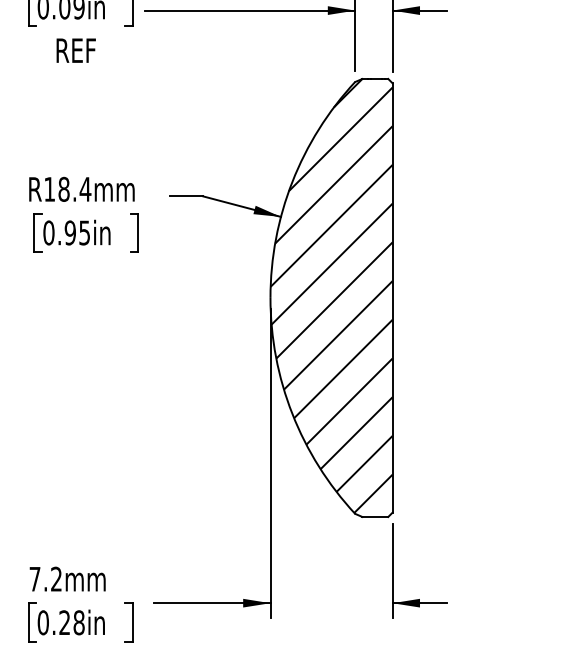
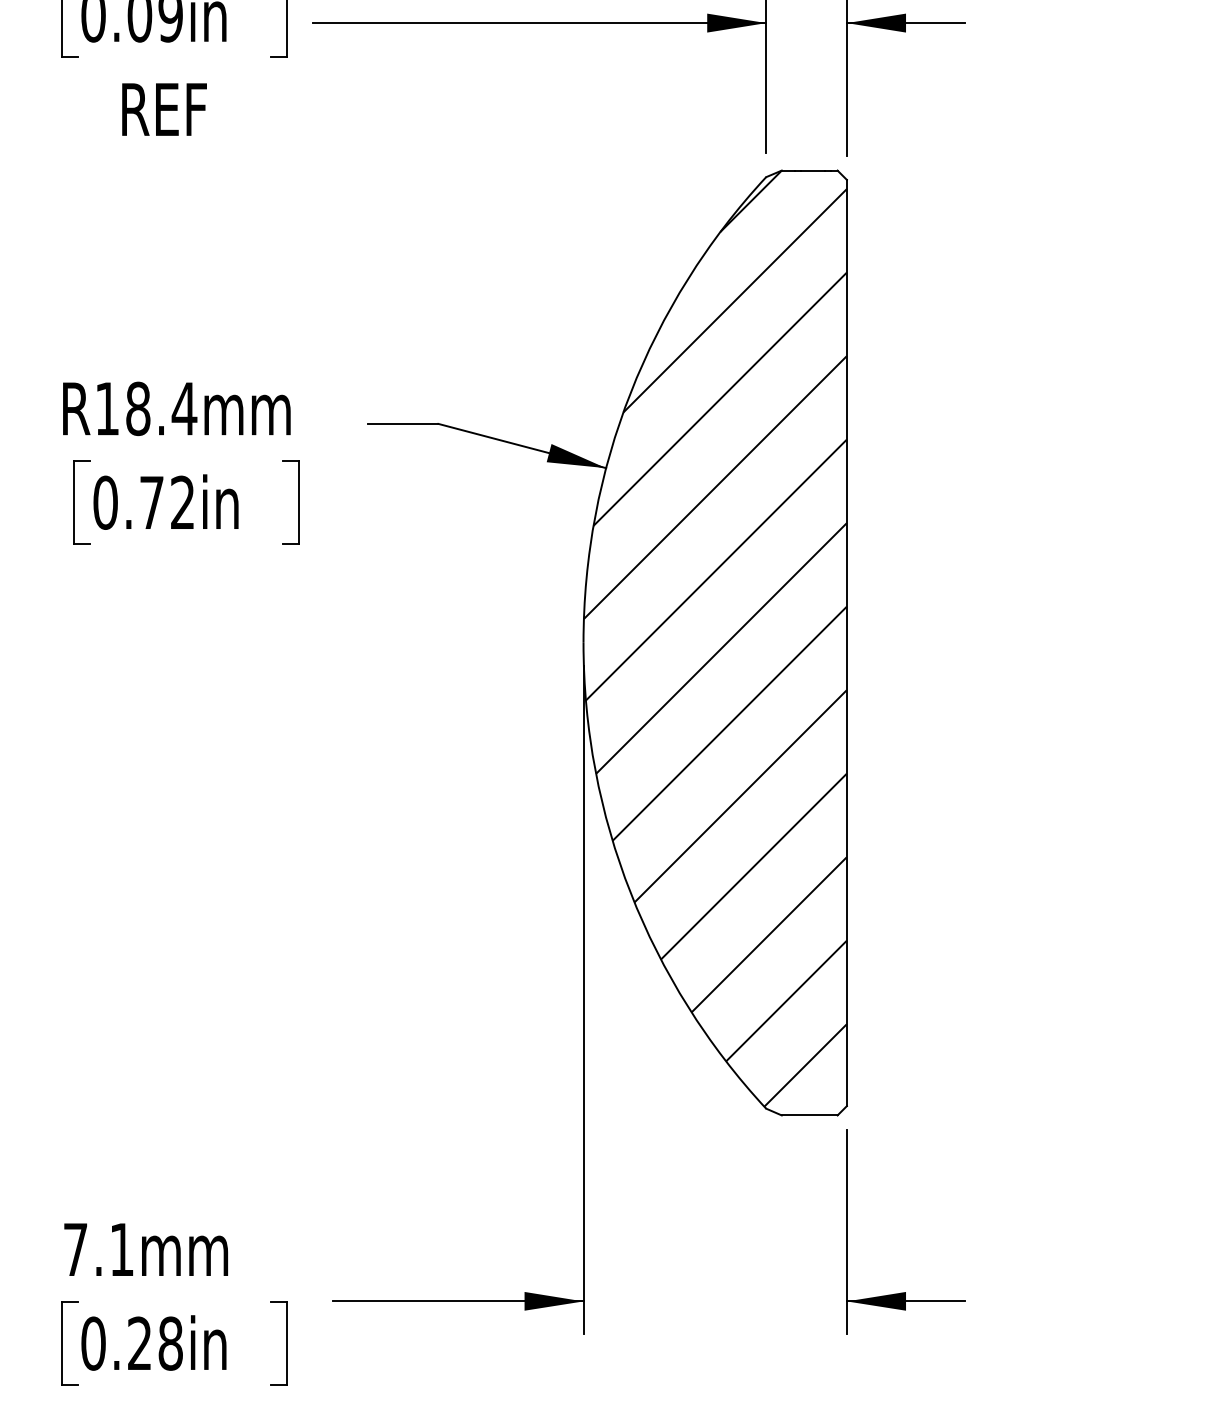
text: (76, 232) -> (165, 501), 0.95in -> 0.72in
text: (56, 578) -> (121, 1248), 7.2mm -> 7.1mm

